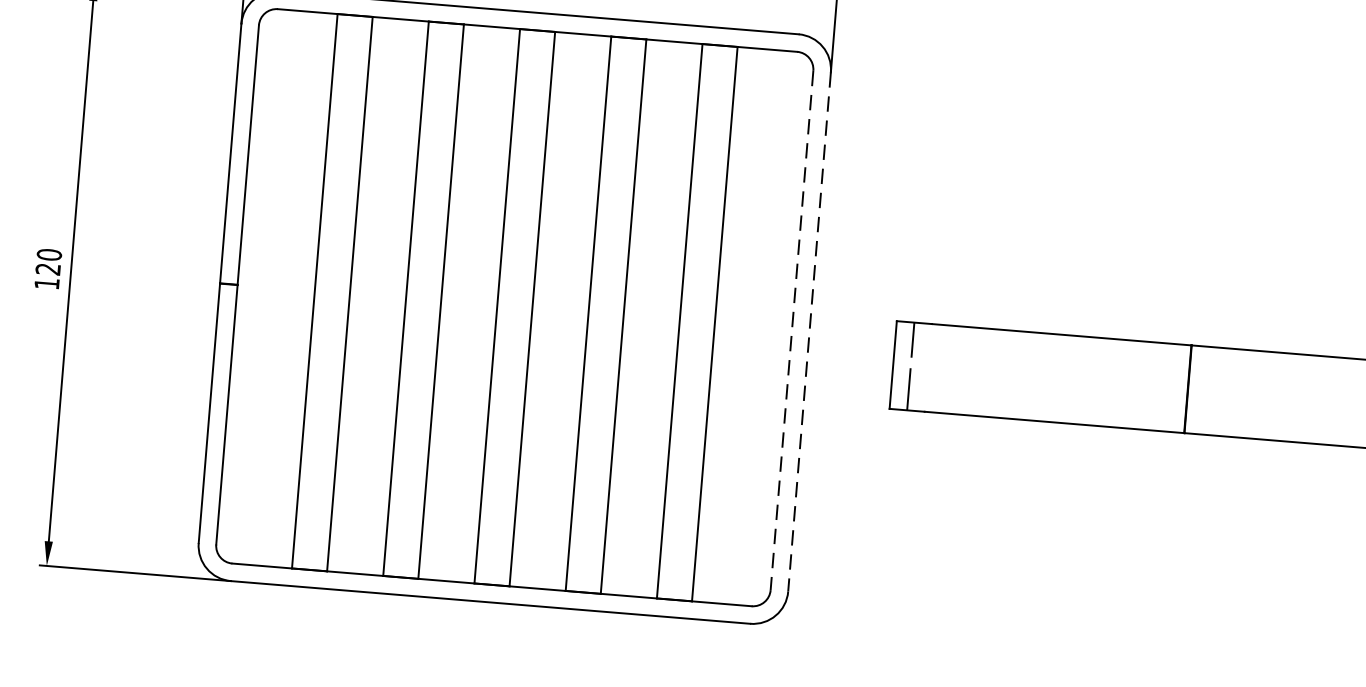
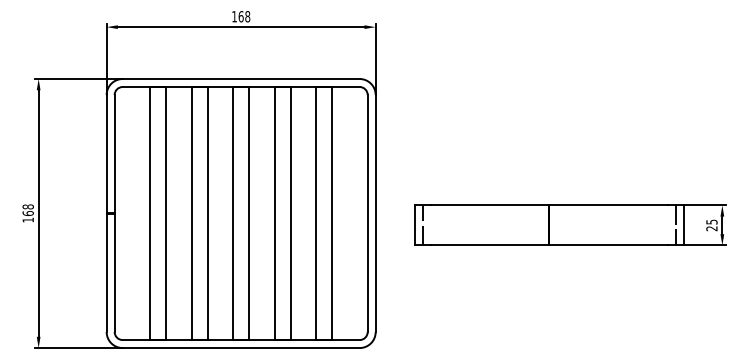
text: (47, 260) -> (27, 209), 120 -> 168
line: (791, 330) -> (367, 213), dashed -> solid
line: (809, 331) -> (375, 213), dashed -> solid

